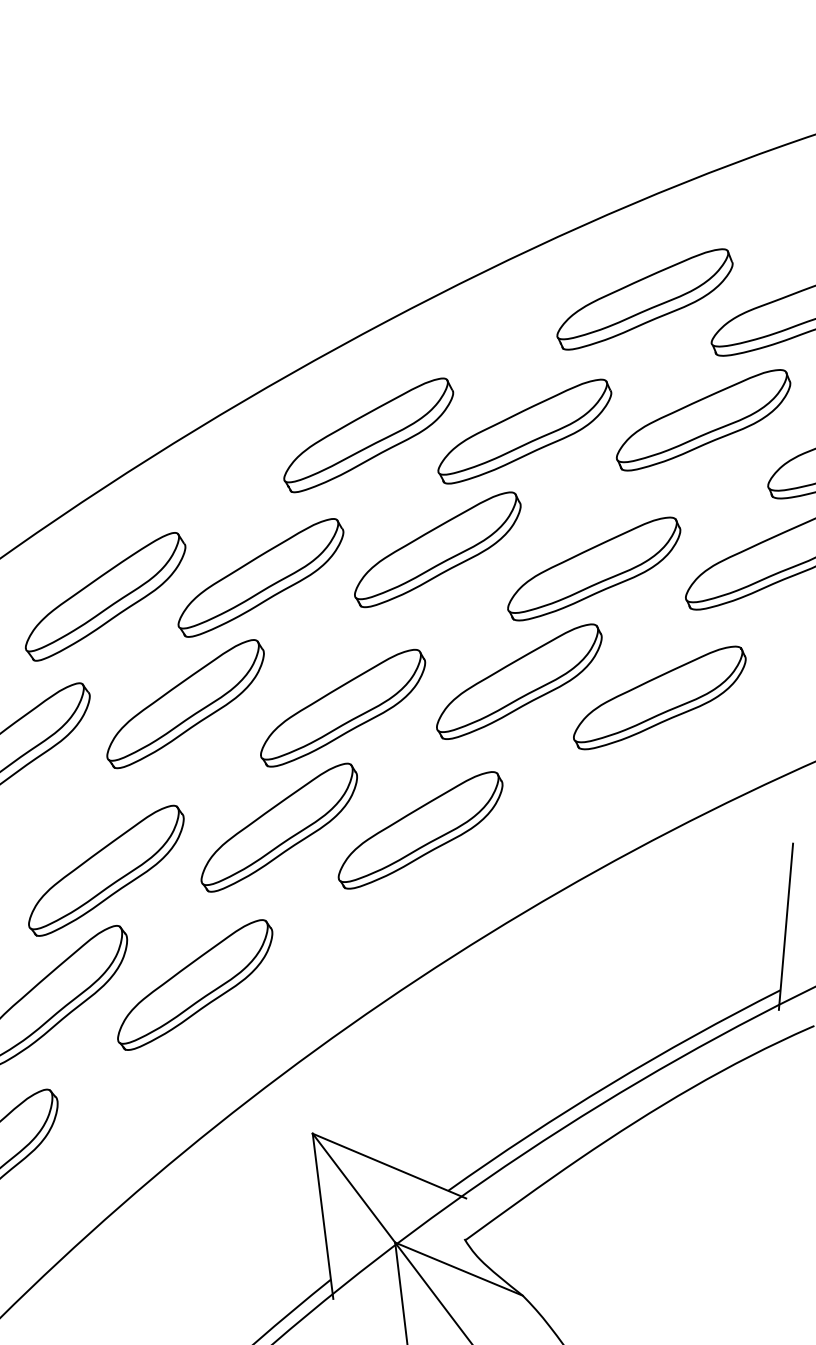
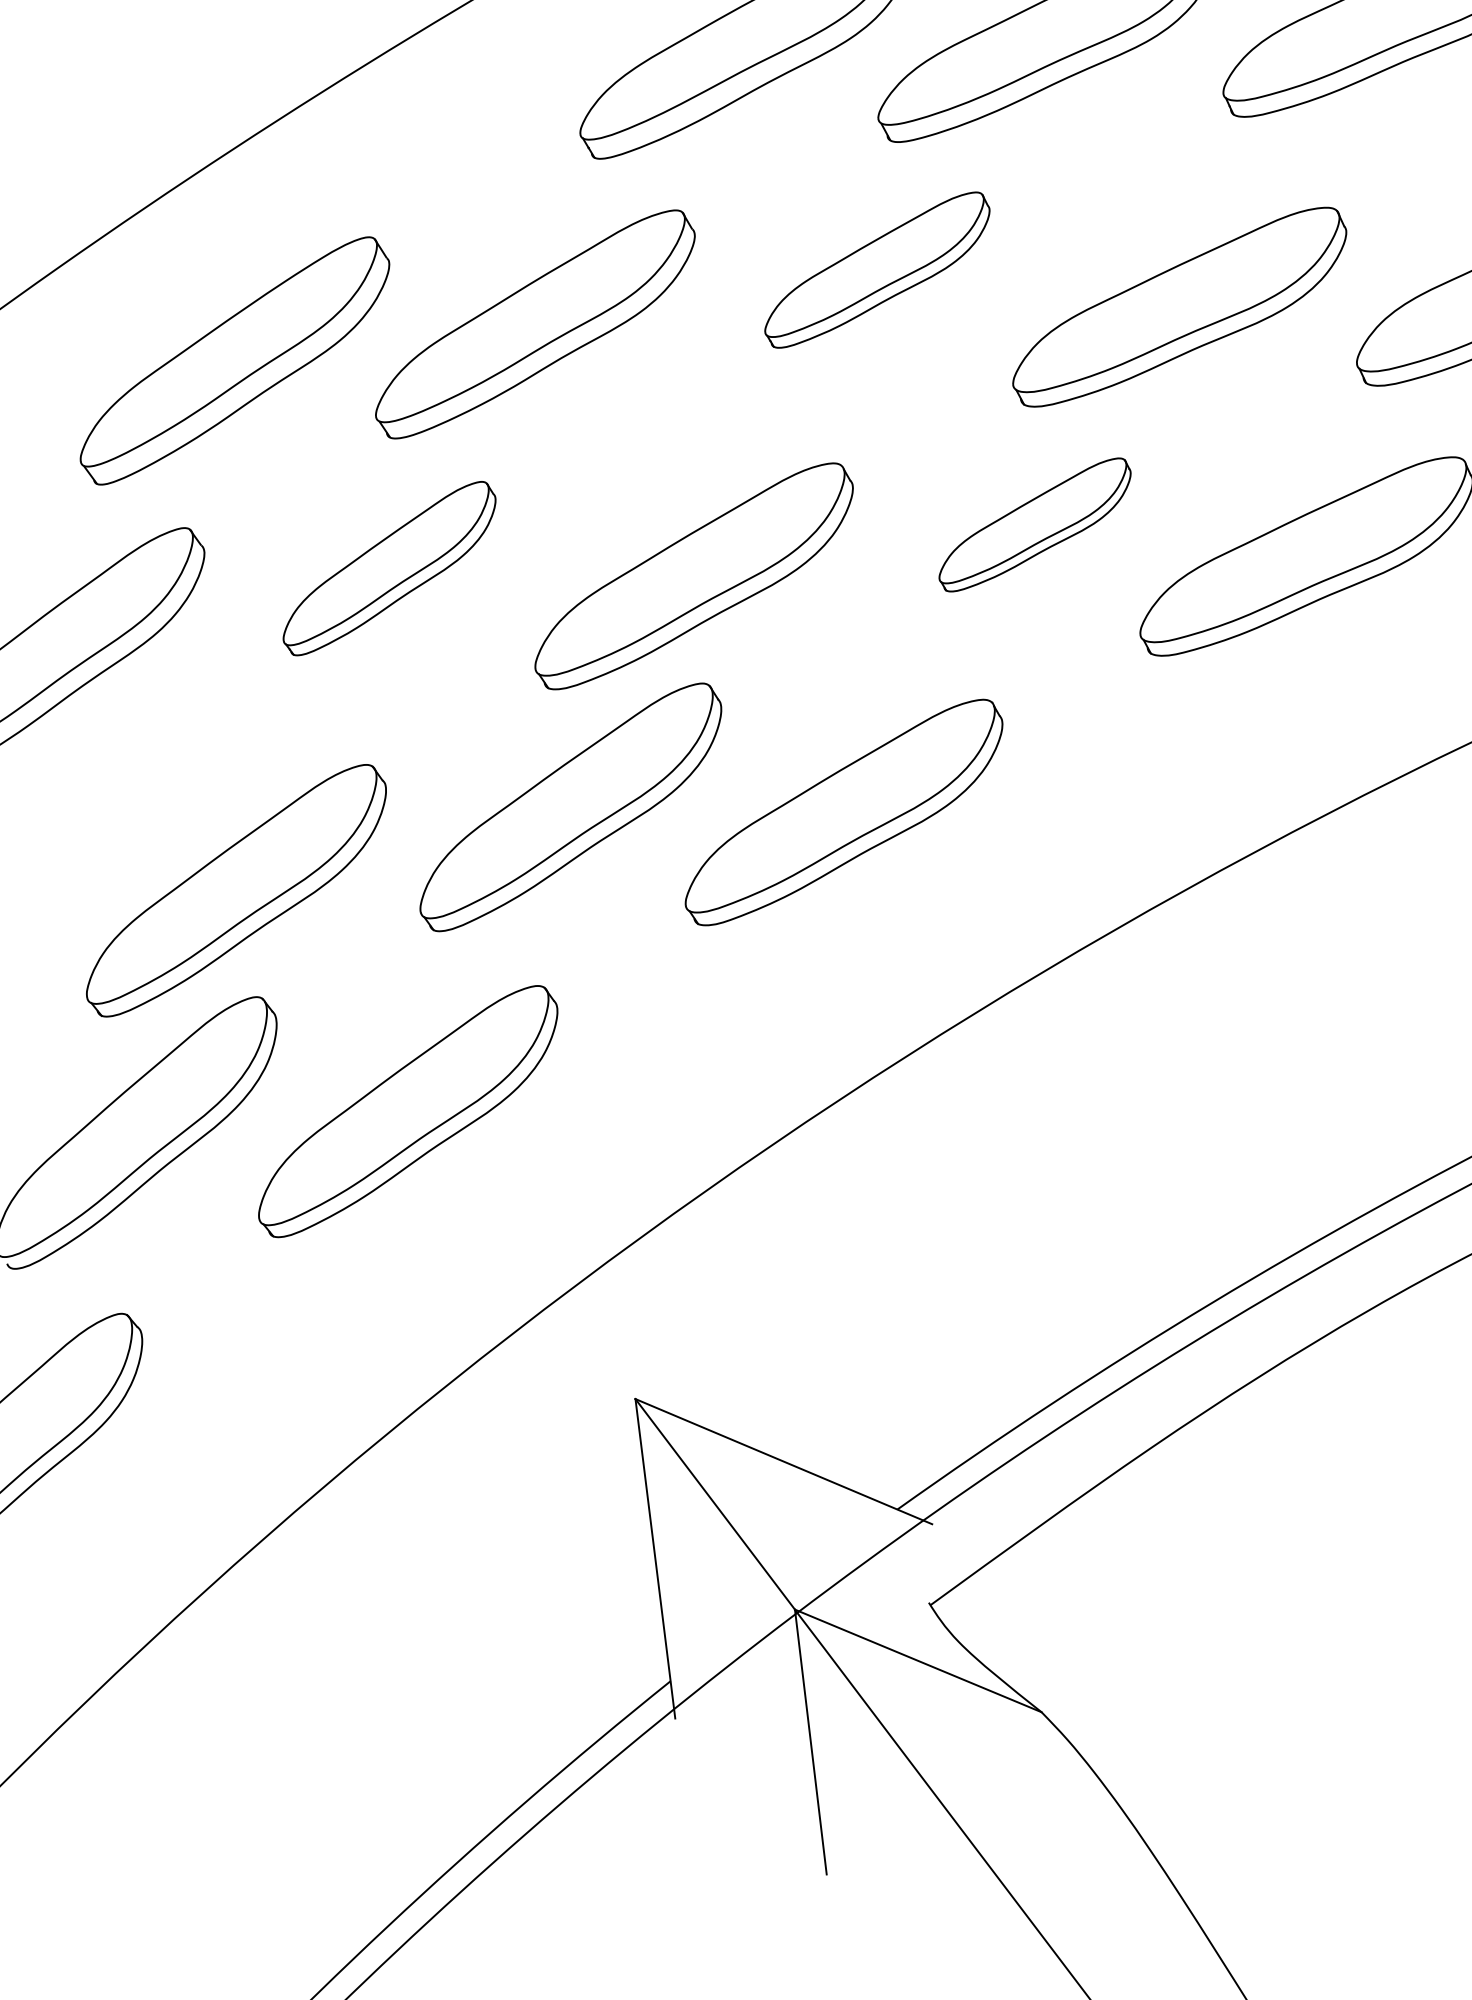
part: (437, 549) -> (876, 269), size x0.7
part: (519, 681) -> (1035, 524), size x0.6
part: (185, 704) -> (389, 569), size x0.7

